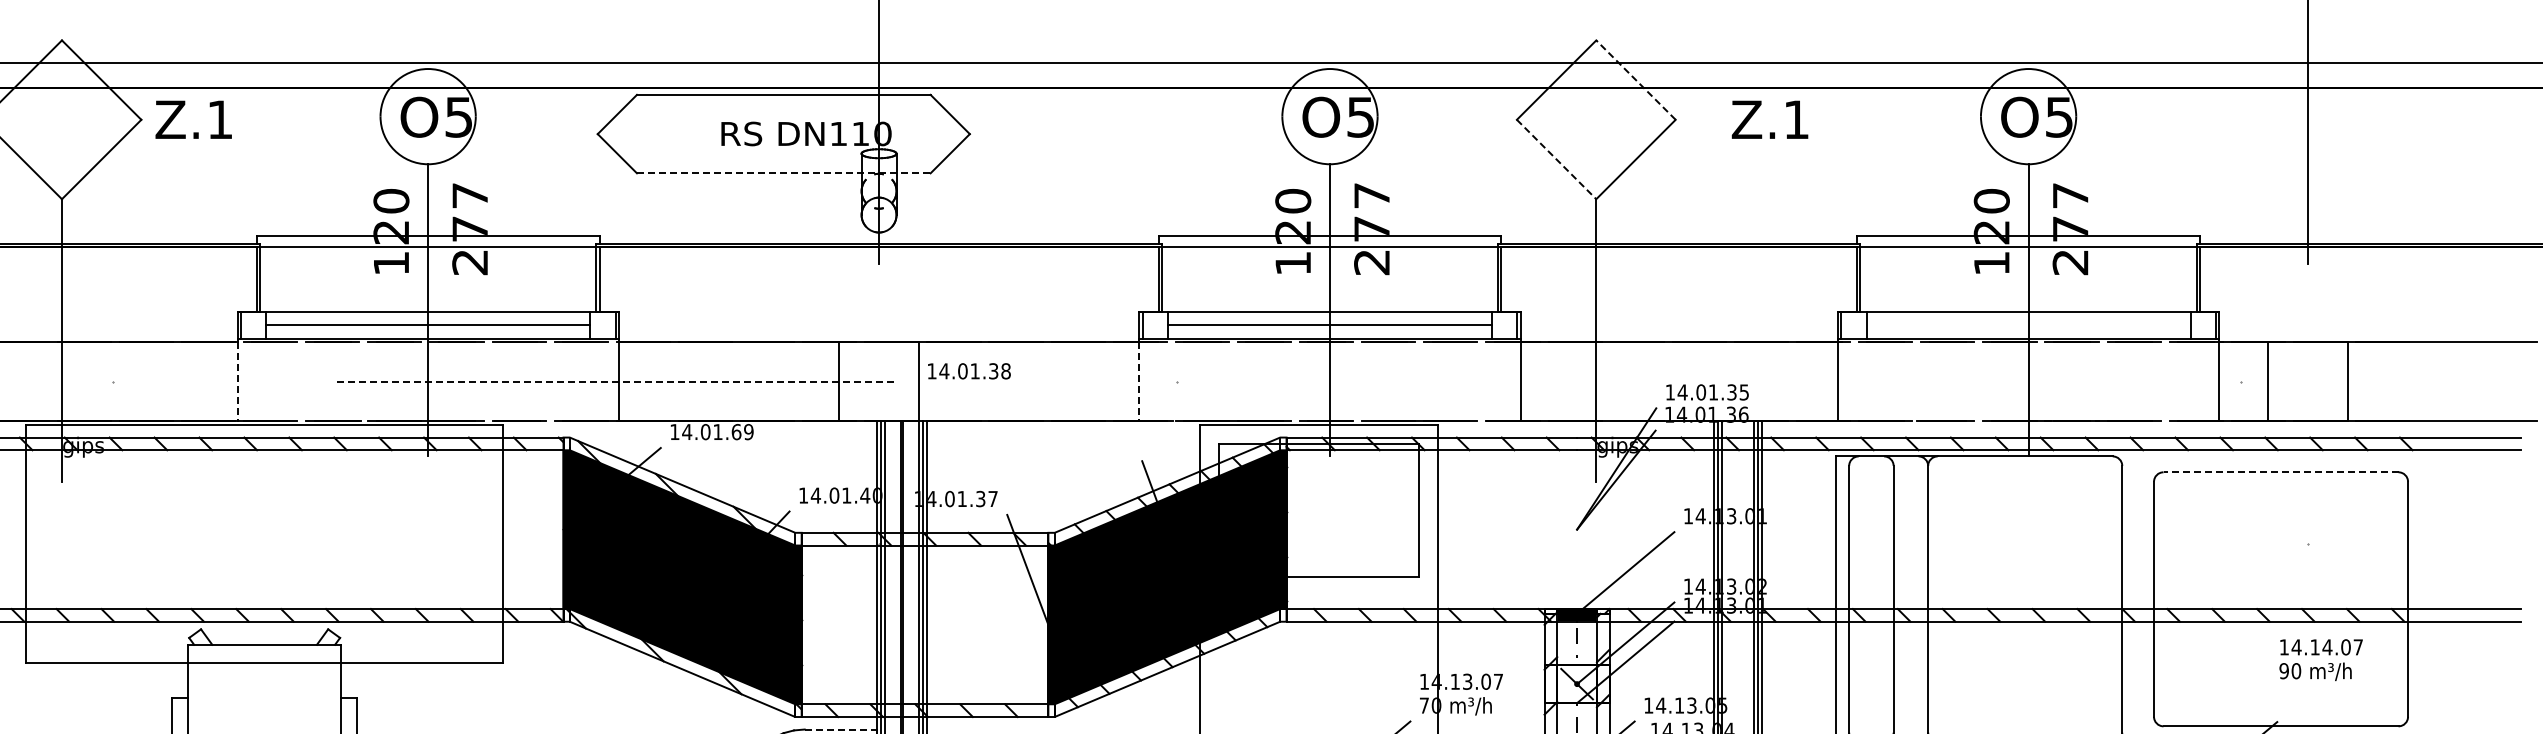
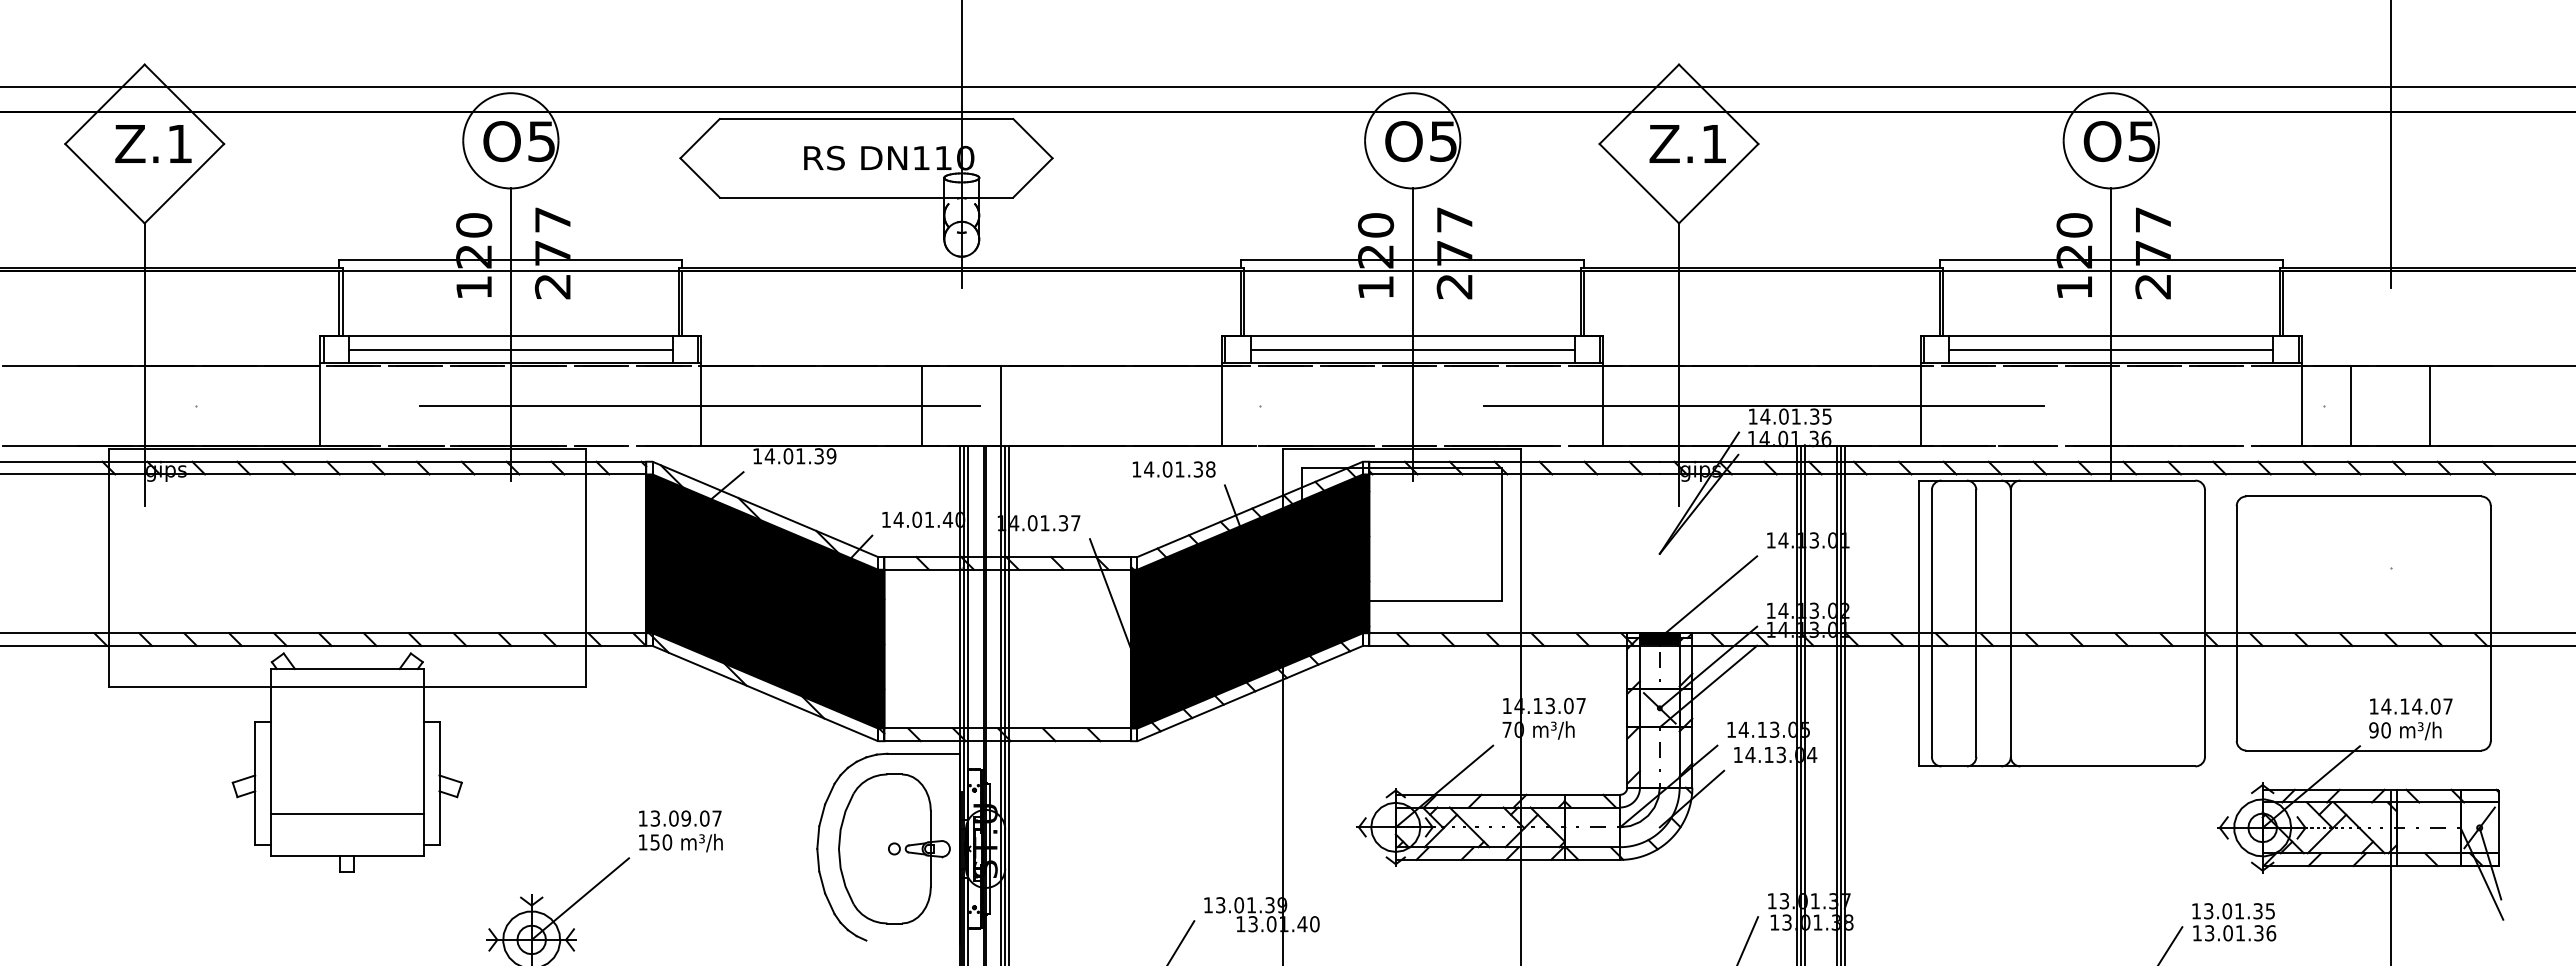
line: (1635, 79) -> (1718, 103), dashed -> solid
text: (193, 119) -> (153, 143), moved
text: (1769, 119) -> (1687, 143), moved
line: (1556, 160) -> (1639, 184), dashed -> solid
line: (783, 173) -> (866, 197), dashed -> solid
line: (2028, 325) -> (2111, 349), added
text: (968, 371) -> (1173, 469), moved
line: (237, 381) -> (320, 405), dashed -> solid
line: (617, 381) -> (700, 405), dashed -> solid
line: (1139, 381) -> (1222, 405), dashed -> solid
line: (1680, 381) -> (1763, 405), added
text: (736, 432) -> (819, 456), 14.01.69 -> 14.01.39
line: (2280, 472) -> (2363, 496), dashed -> solid
text: (2320, 660) -> (2410, 719), moved
line: (841, 729) -> (924, 753), dashed -> solid

